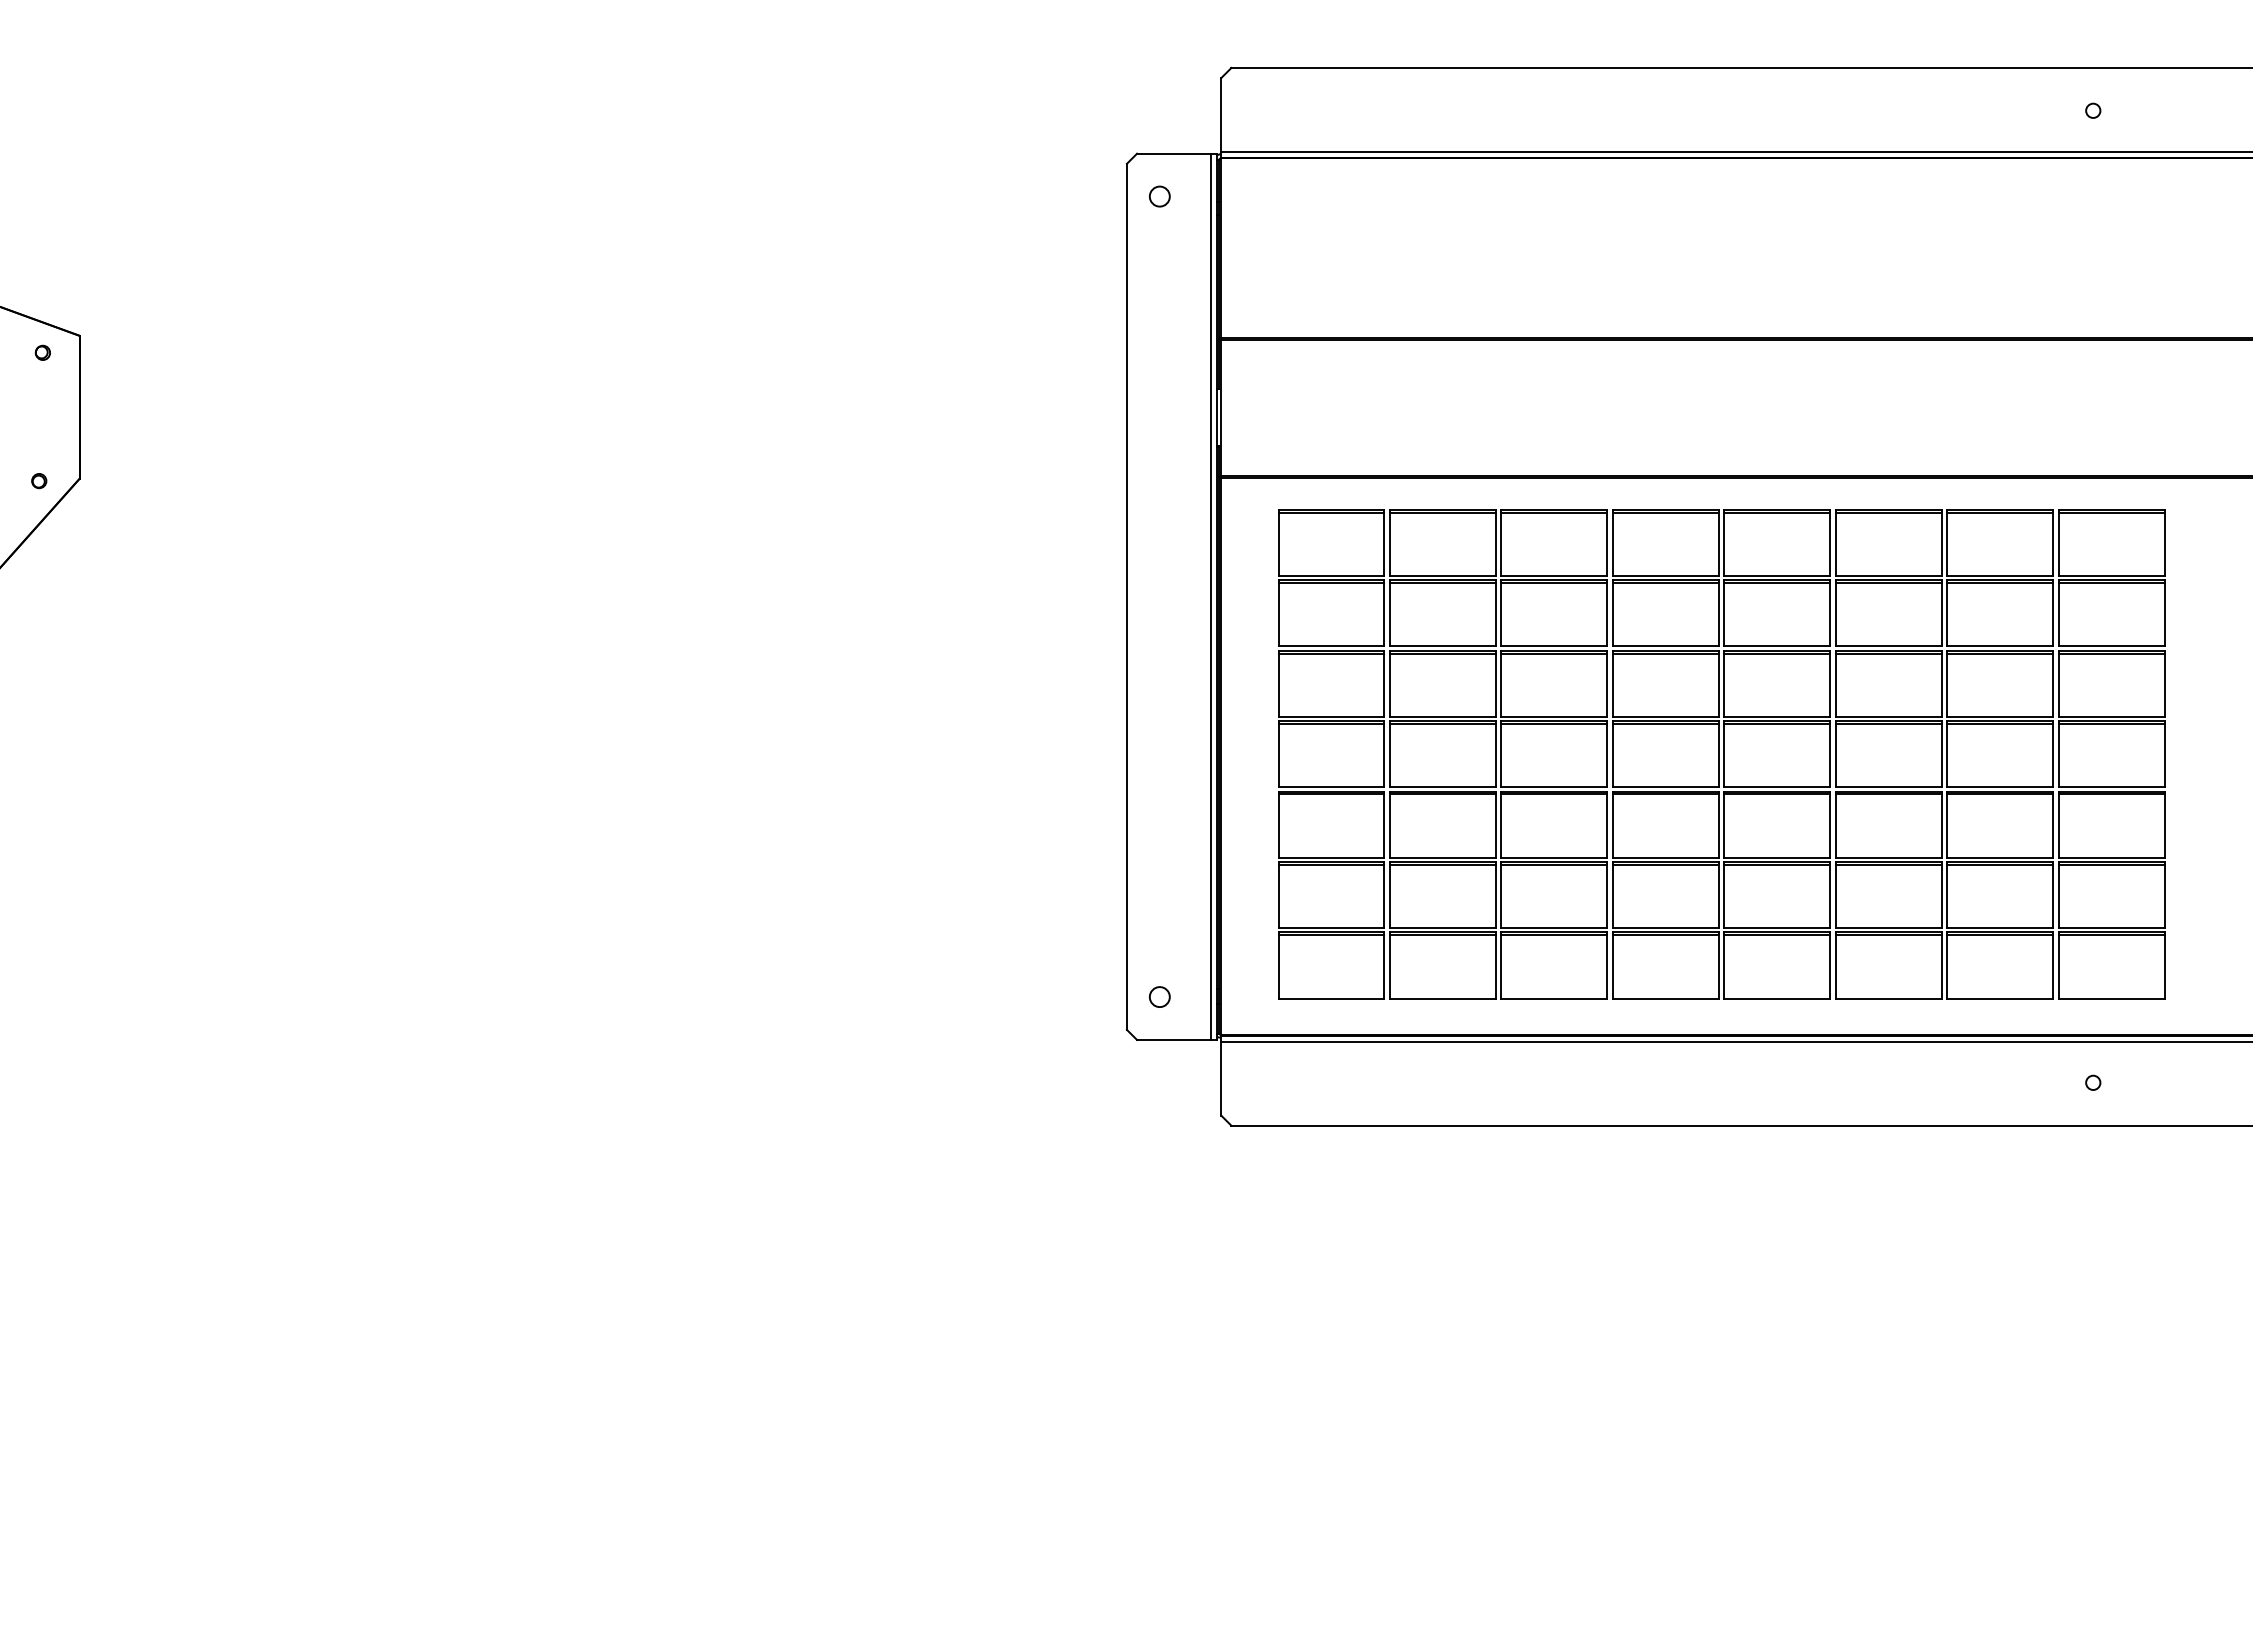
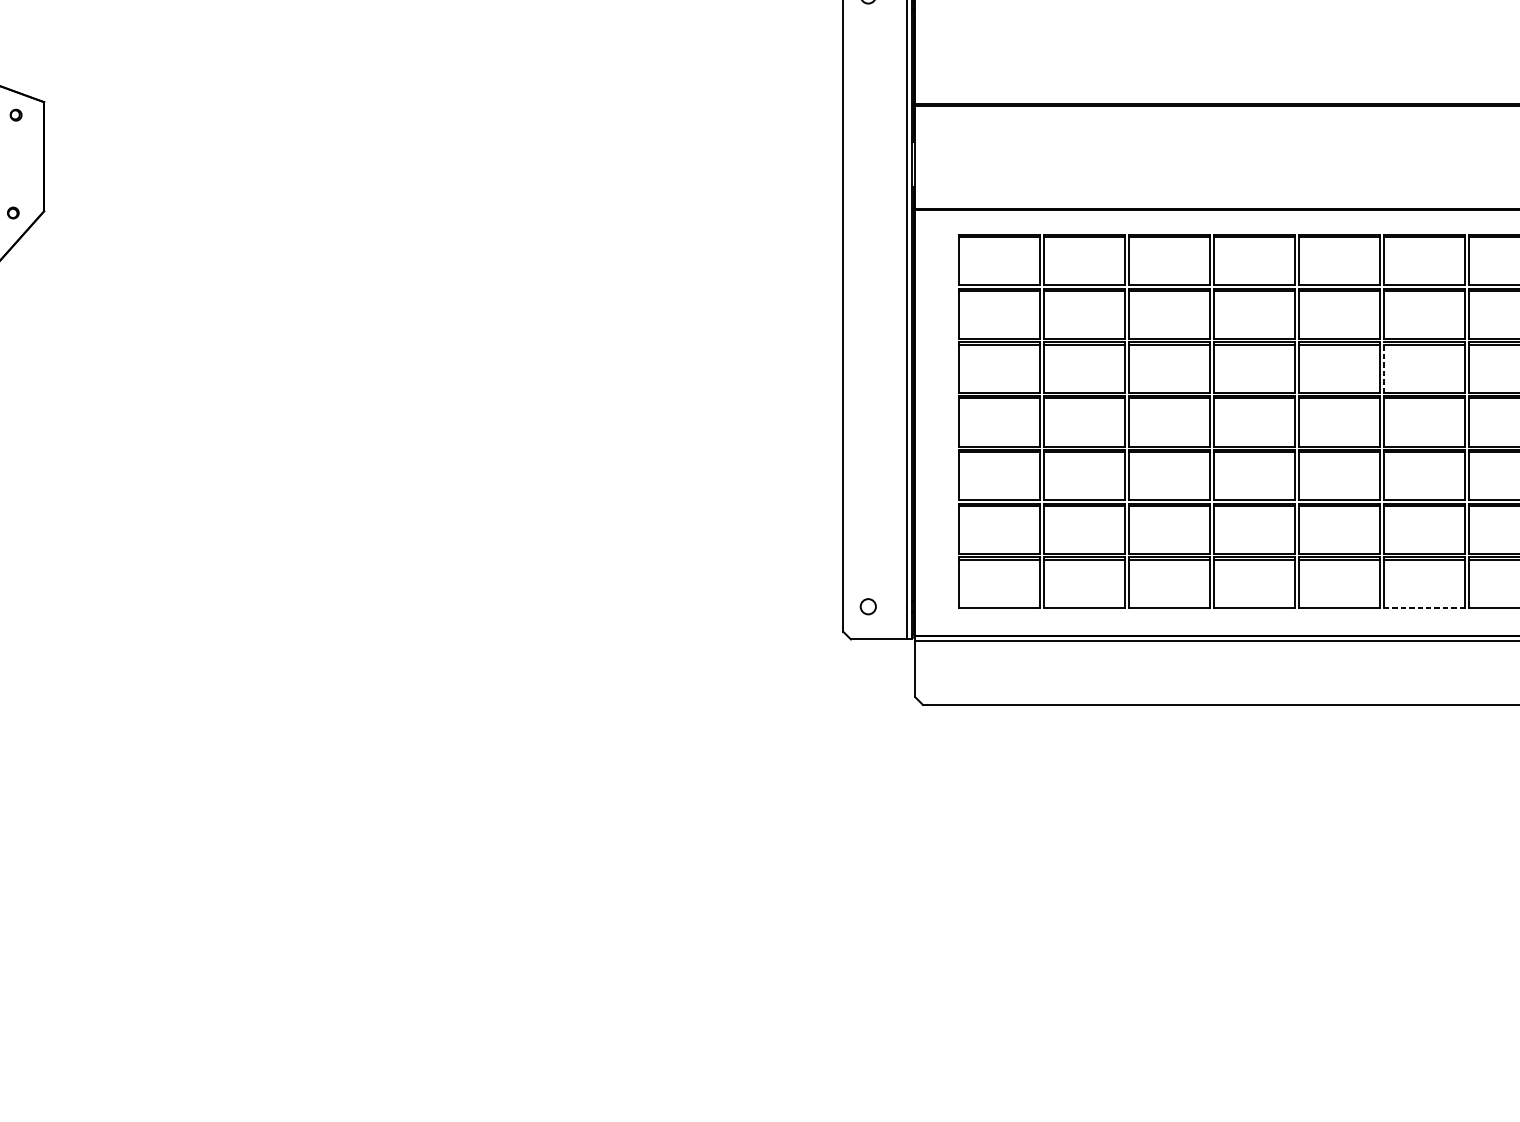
line: (1835, 683) -> (1383, 367), solid -> dashed
line: (1888, 998) -> (1424, 607), solid -> dashed

